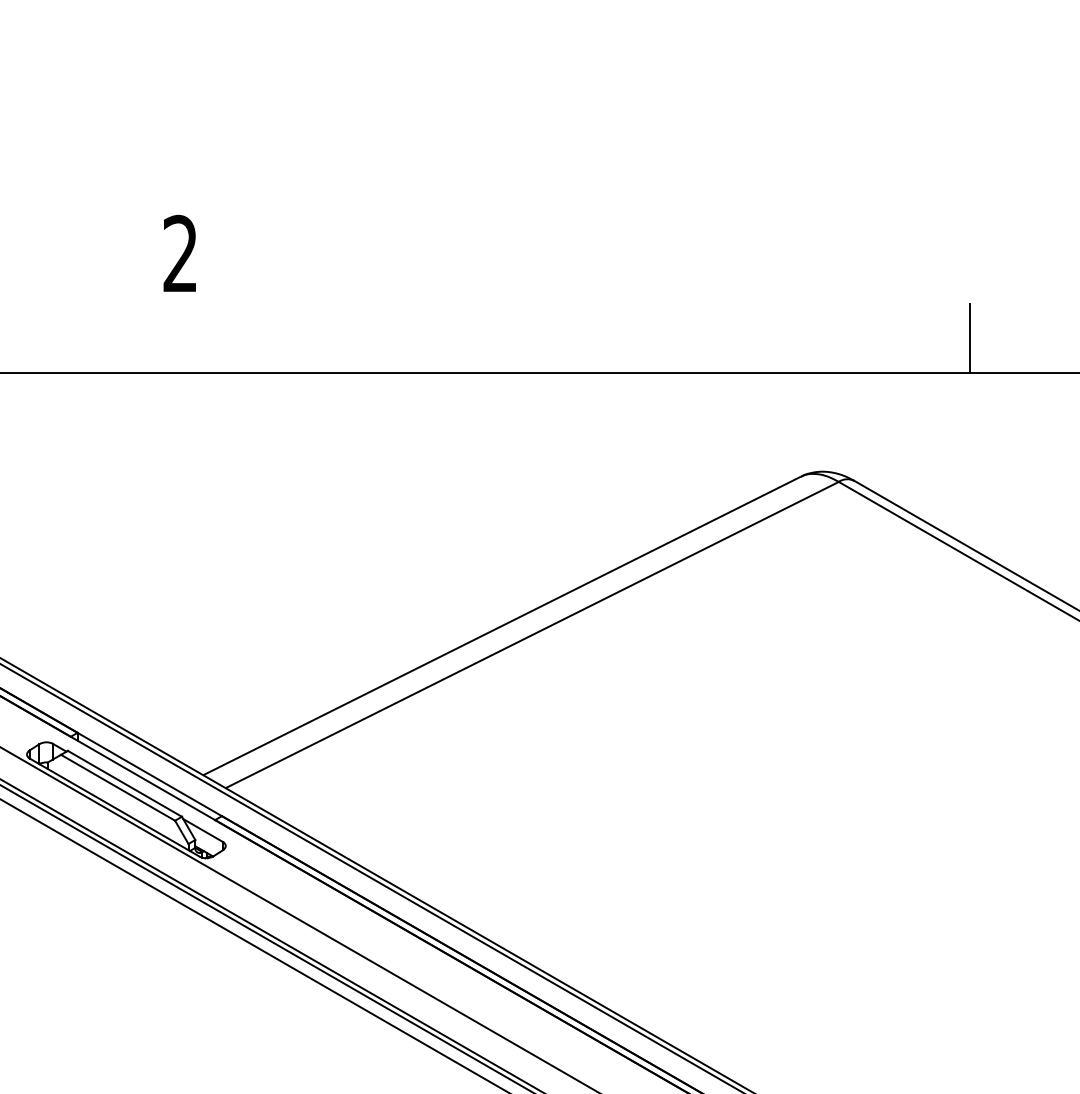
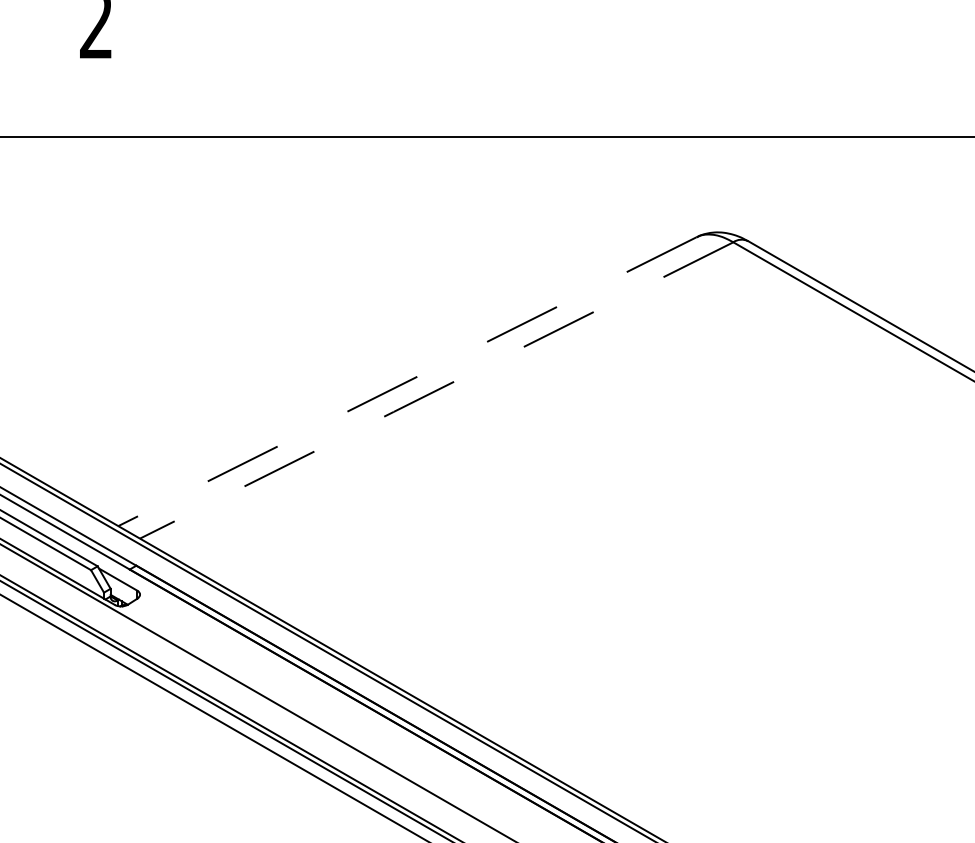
line: (970, 338) -> (860, 103), removed
line: (502, 625) -> (407, 381), solid -> dashed
line: (531, 635) -> (435, 390), solid -> dashed

